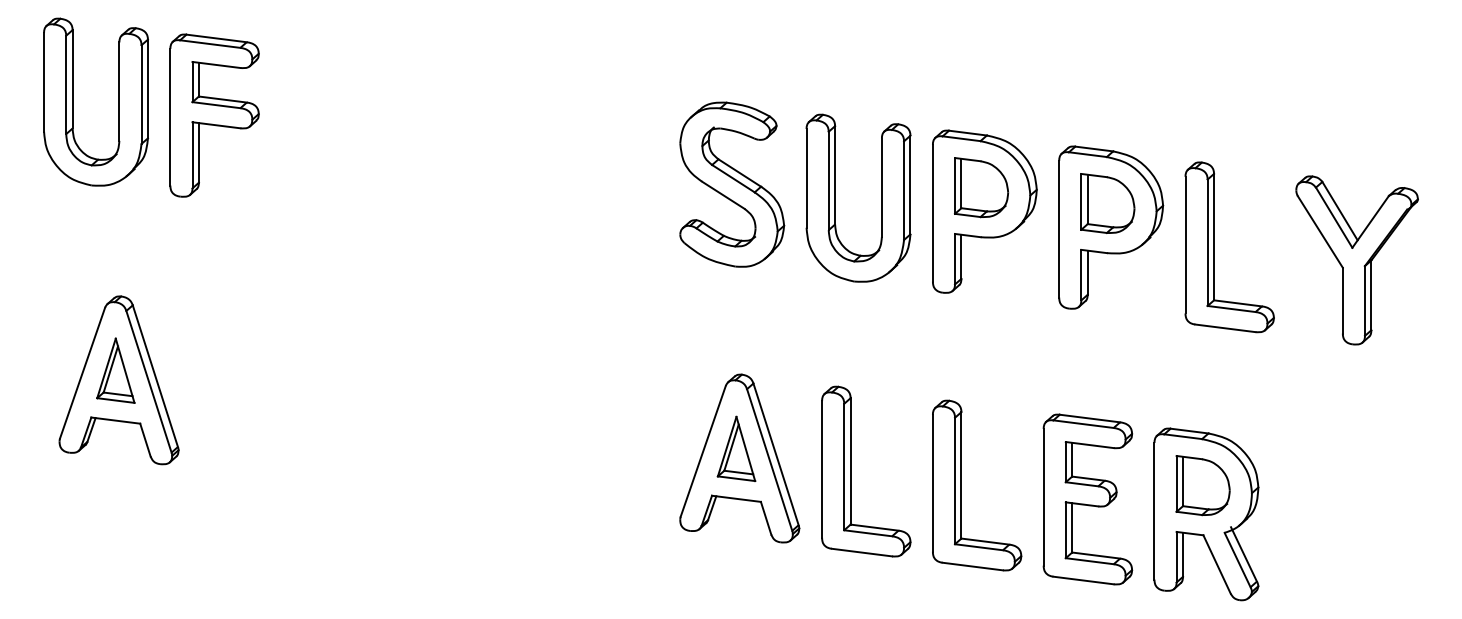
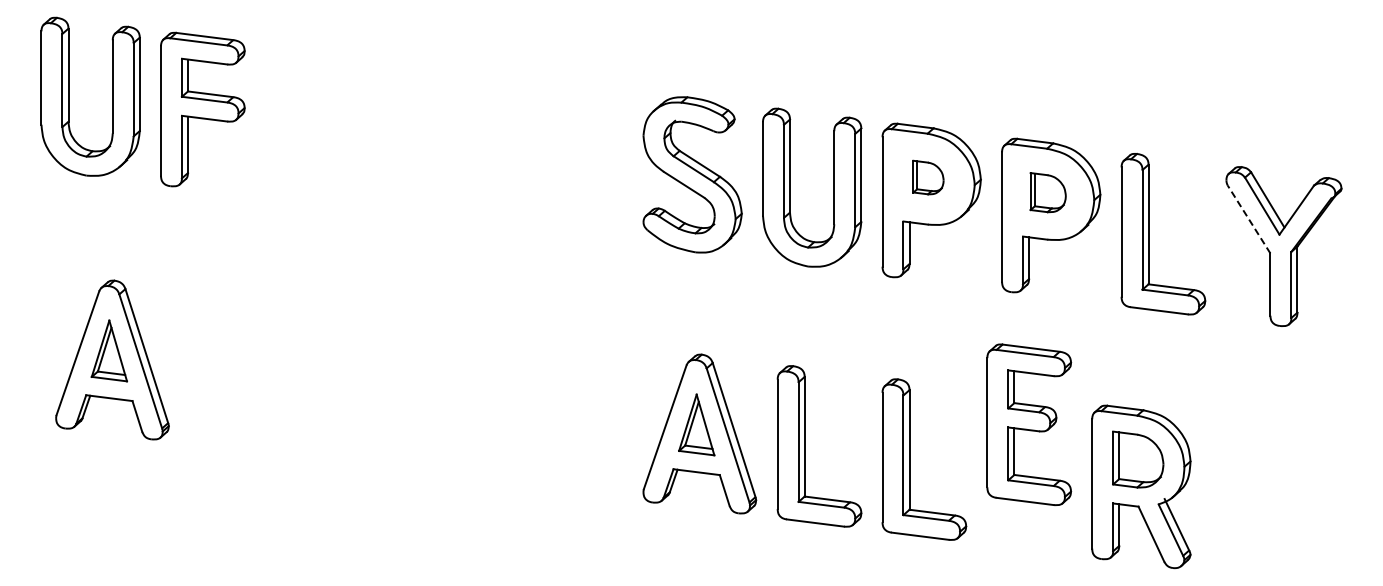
part: (981, 187) -> (928, 177), size x0.6
part: (1108, 203) -> (1048, 192), size x0.7
line: (1319, 231) -> (1248, 219), solid -> dashed
part: (1088, 499) -> (1029, 424), moved

